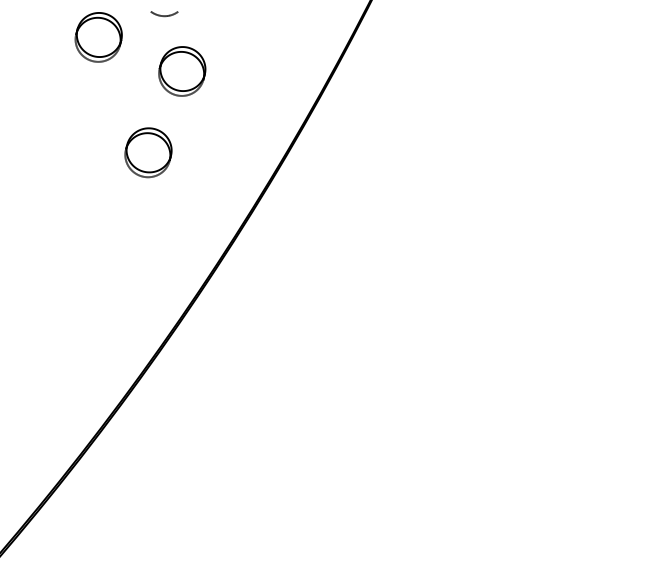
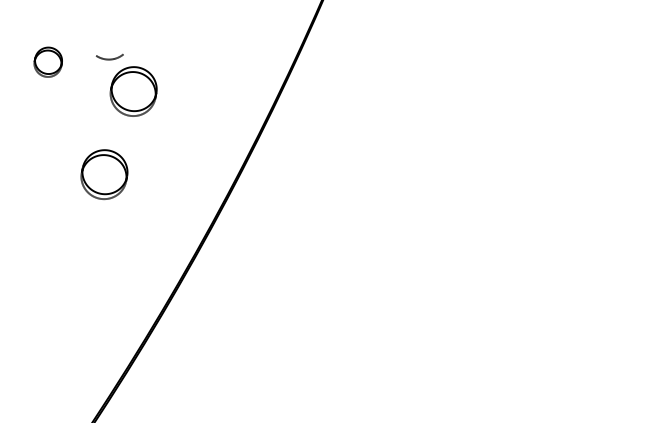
curve: (164, 15) -> (110, 58), moved
part: (98, 37) -> (48, 62), size x0.6

